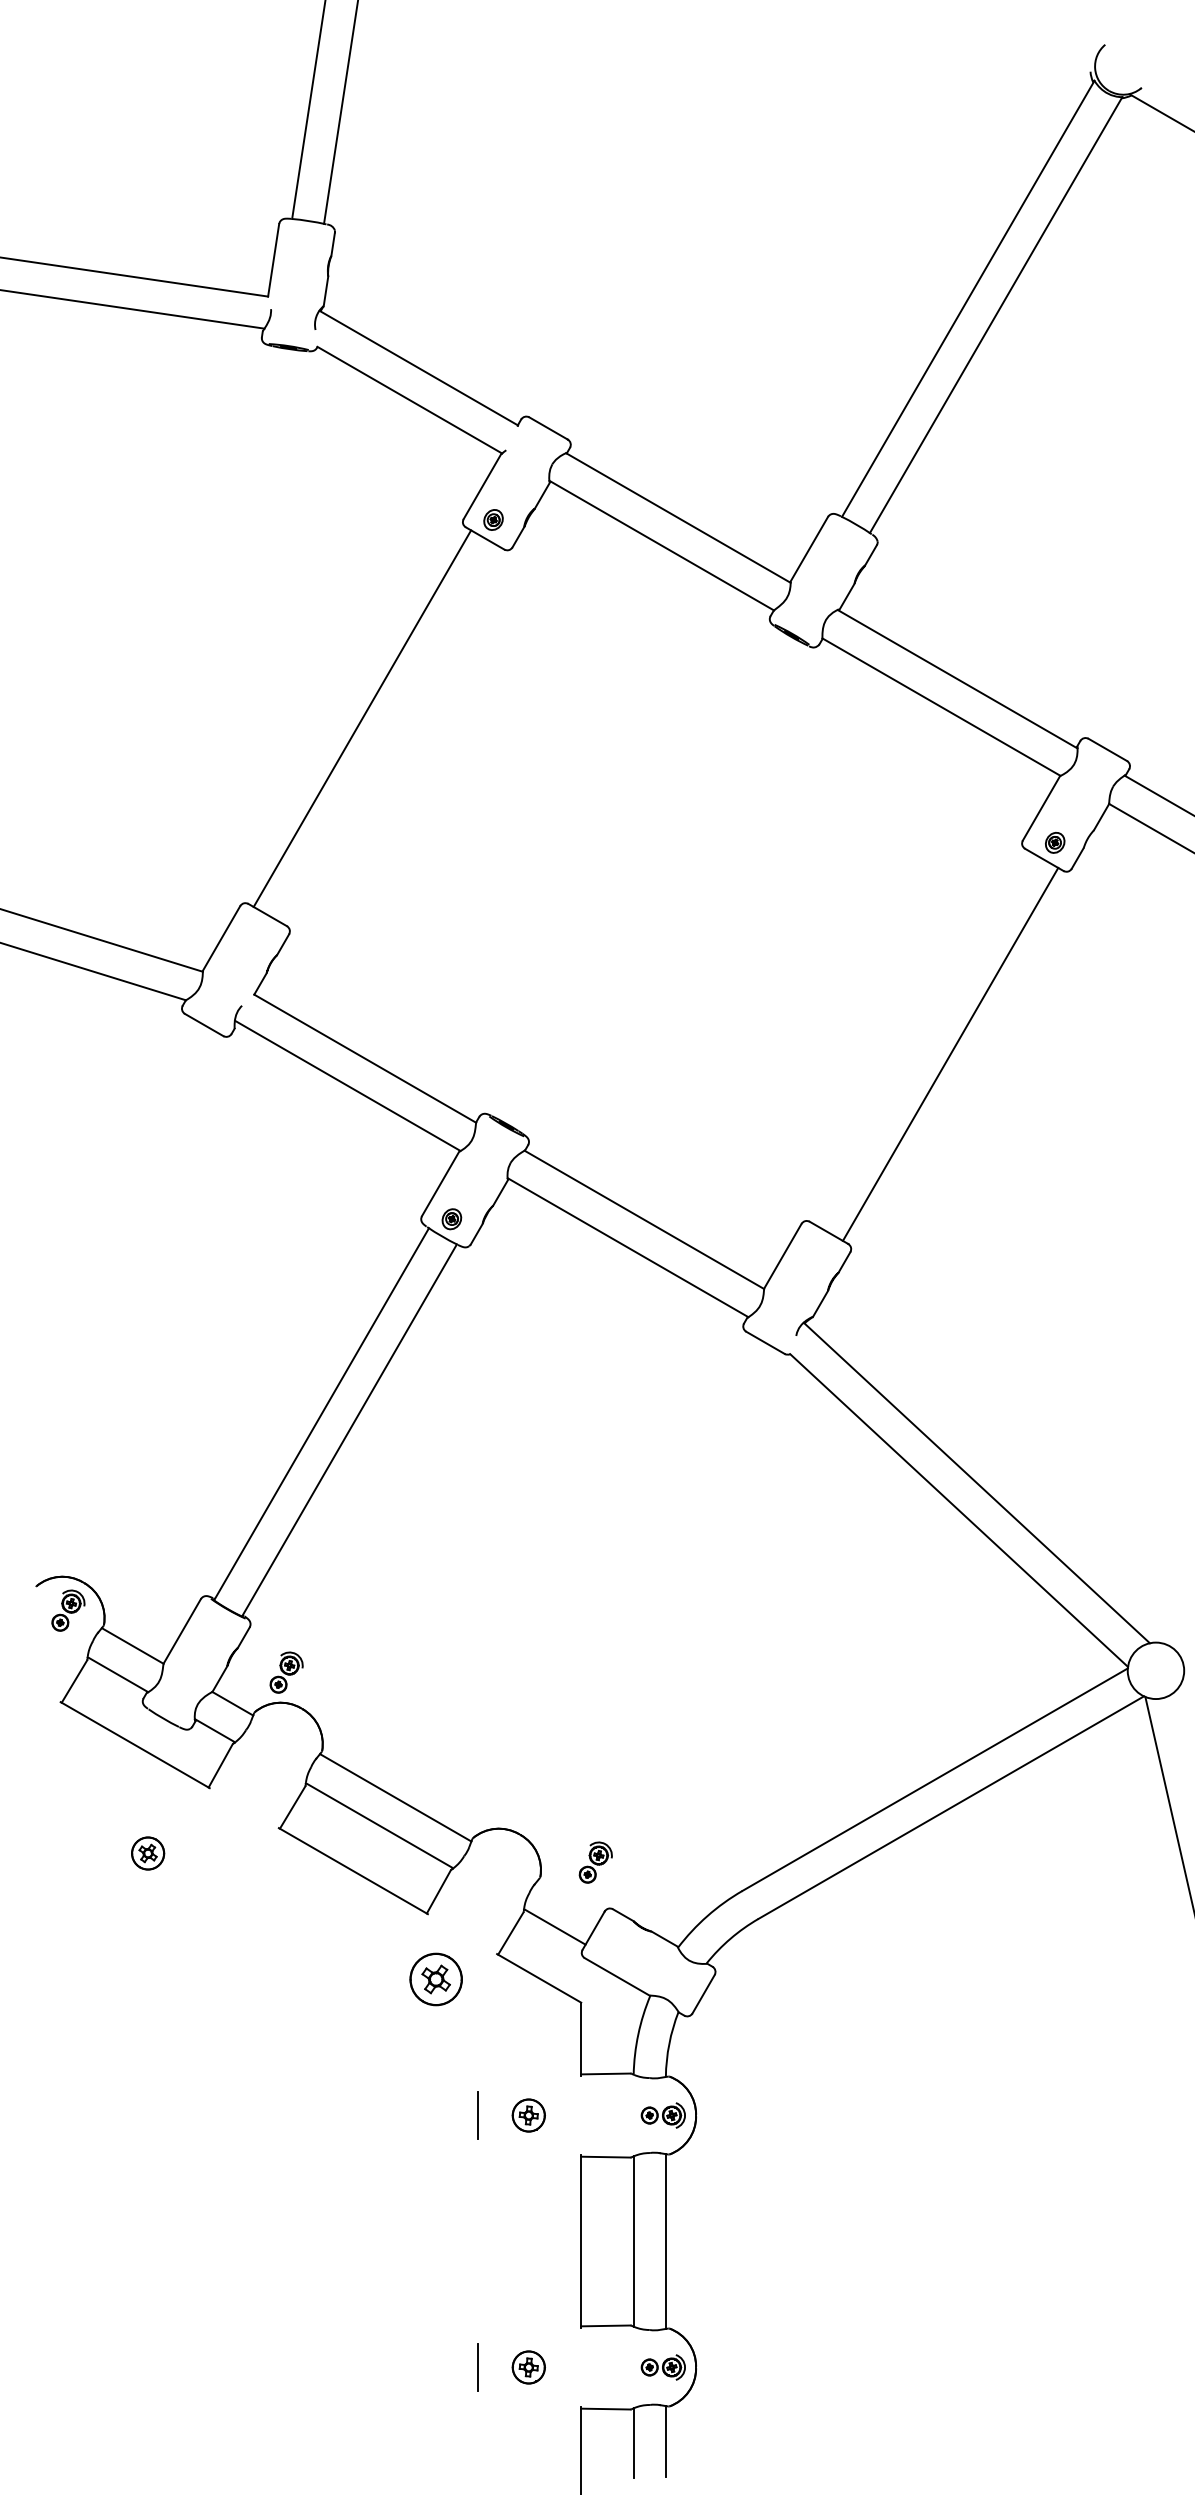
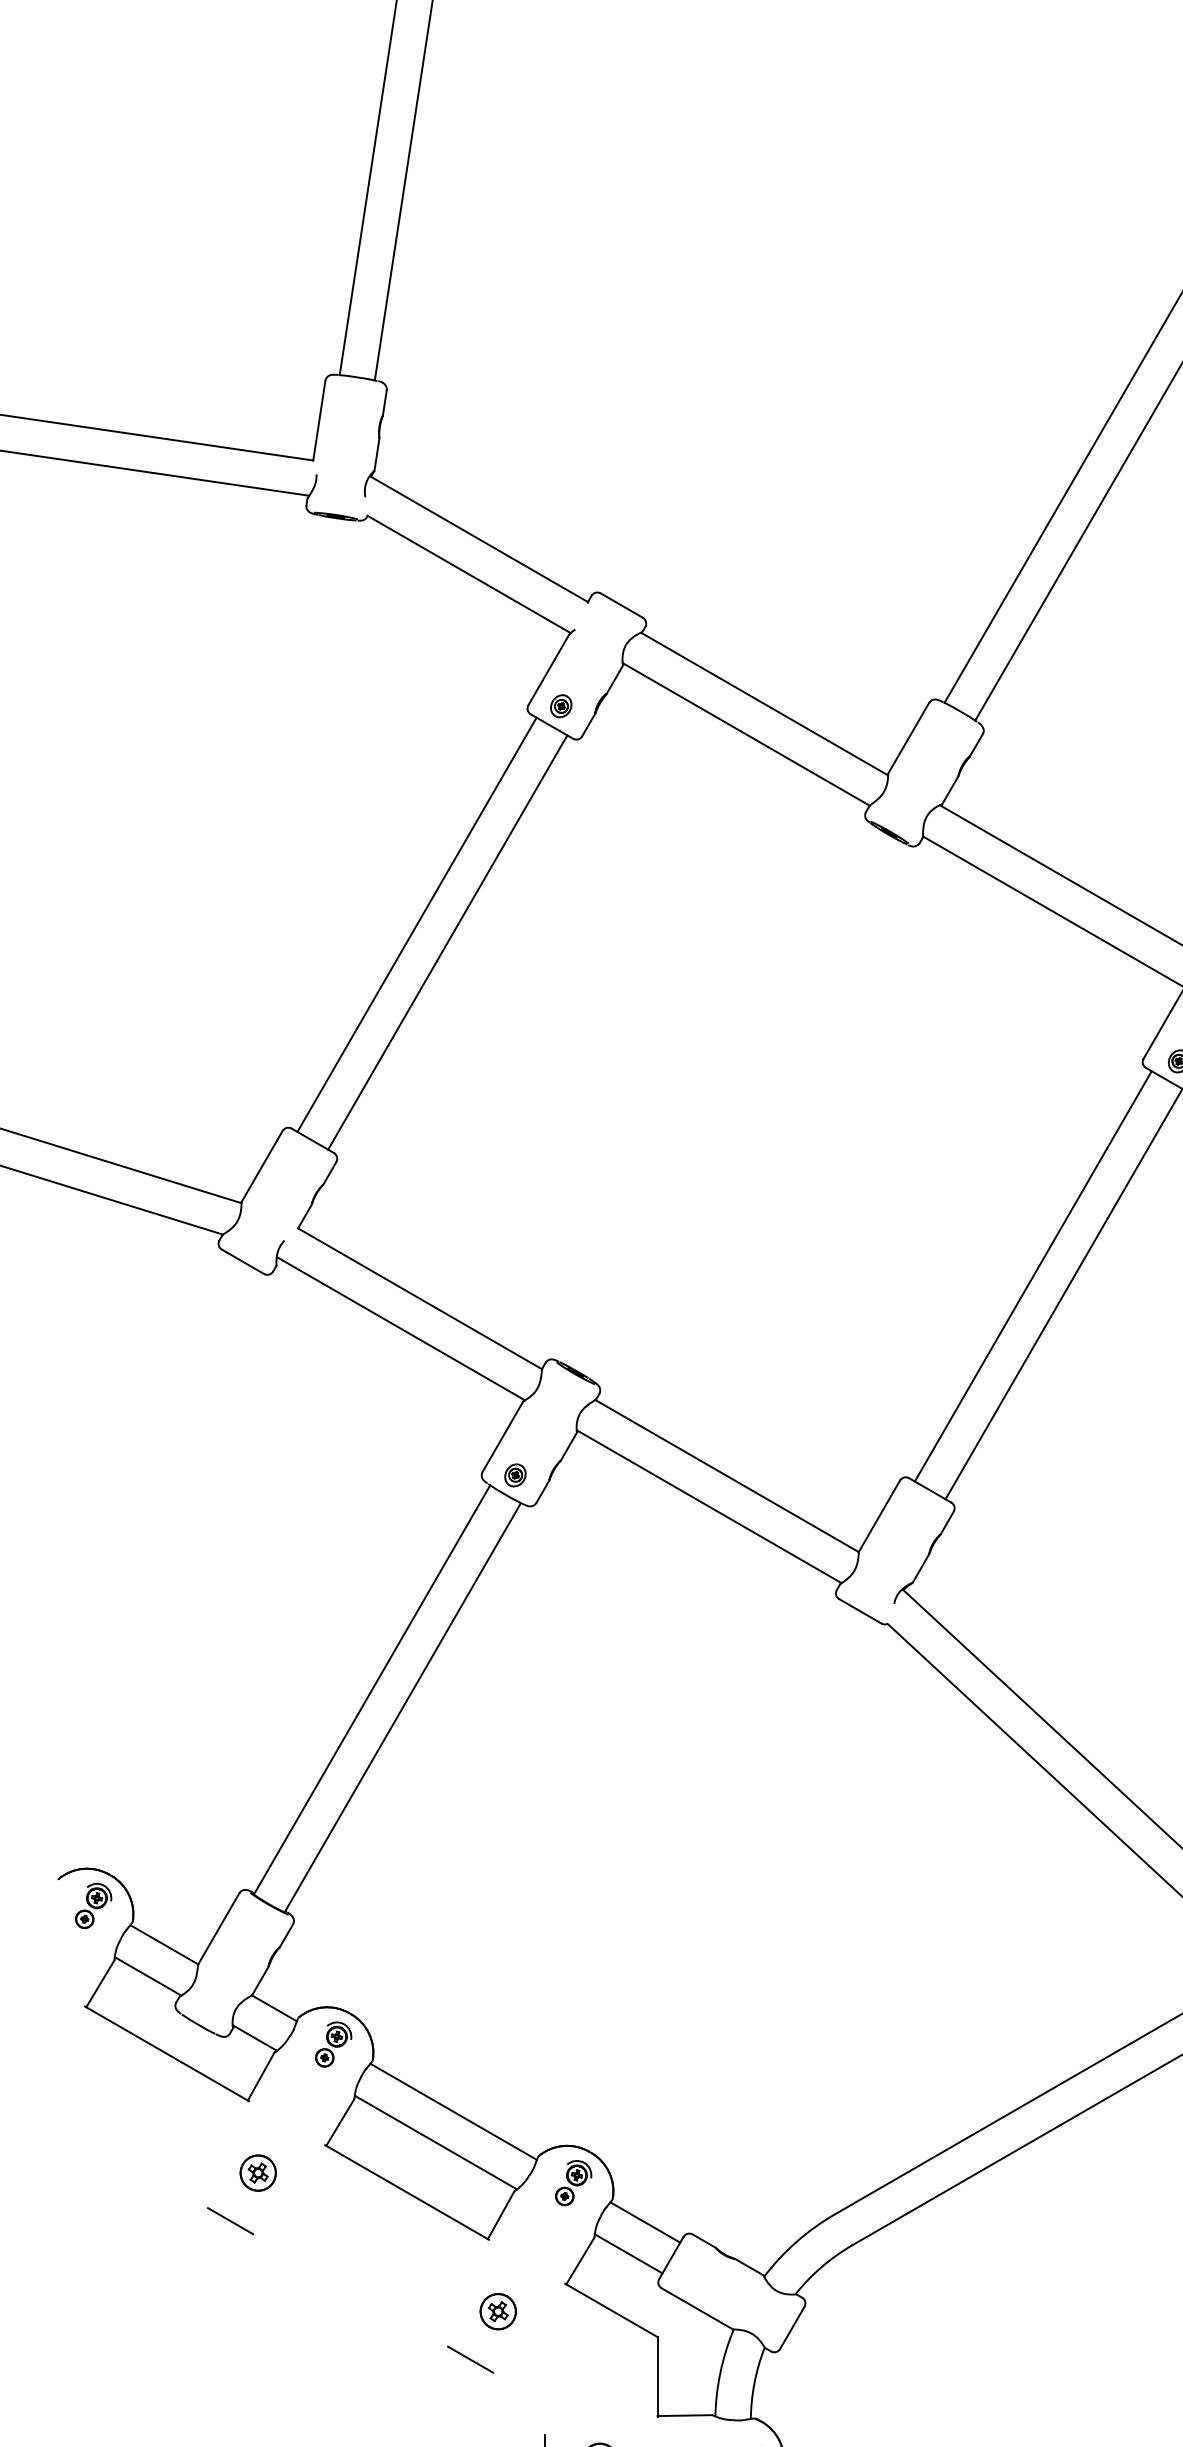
line: (390, 734) -> (447, 942), added
line: (922, 1037) -> (1033, 1275), added
part: (286, 1672) -> (333, 2044), moved
part: (148, 1853) -> (258, 2173), moved
part: (595, 1862) -> (573, 2182), moved
line: (192, 1896) -> (230, 2220), added
line: (569, 1898) -> (644, 2222), added
part: (436, 1979) -> (498, 2311), size x0.62
line: (410, 2022) -> (469, 2358), added

